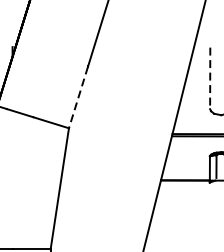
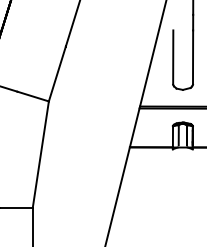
line: (210, 79) -> (173, 58), dashed -> solid
line: (78, 97) -> (57, 74), dashed -> solid

